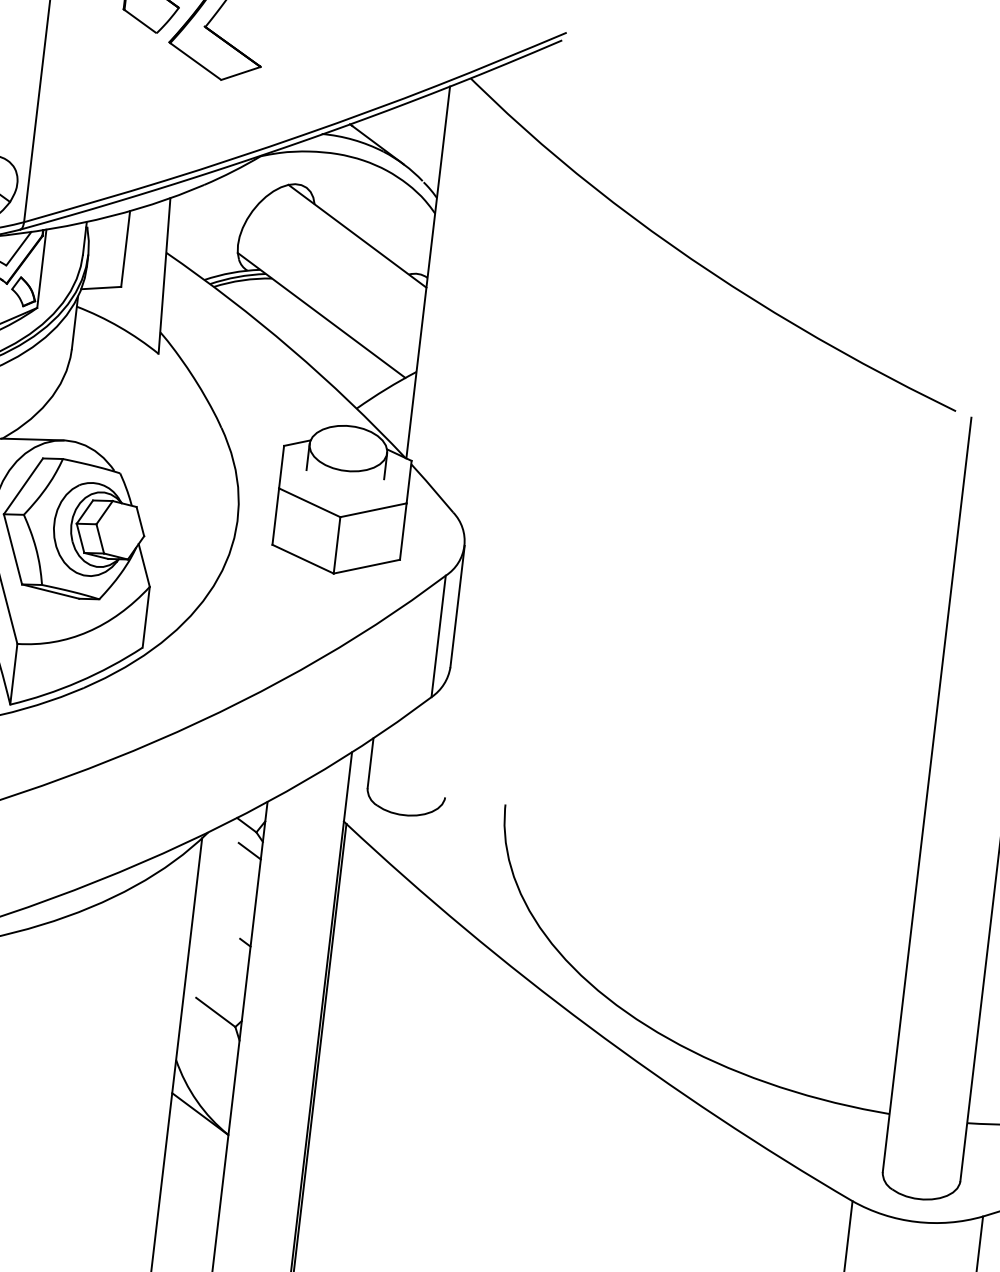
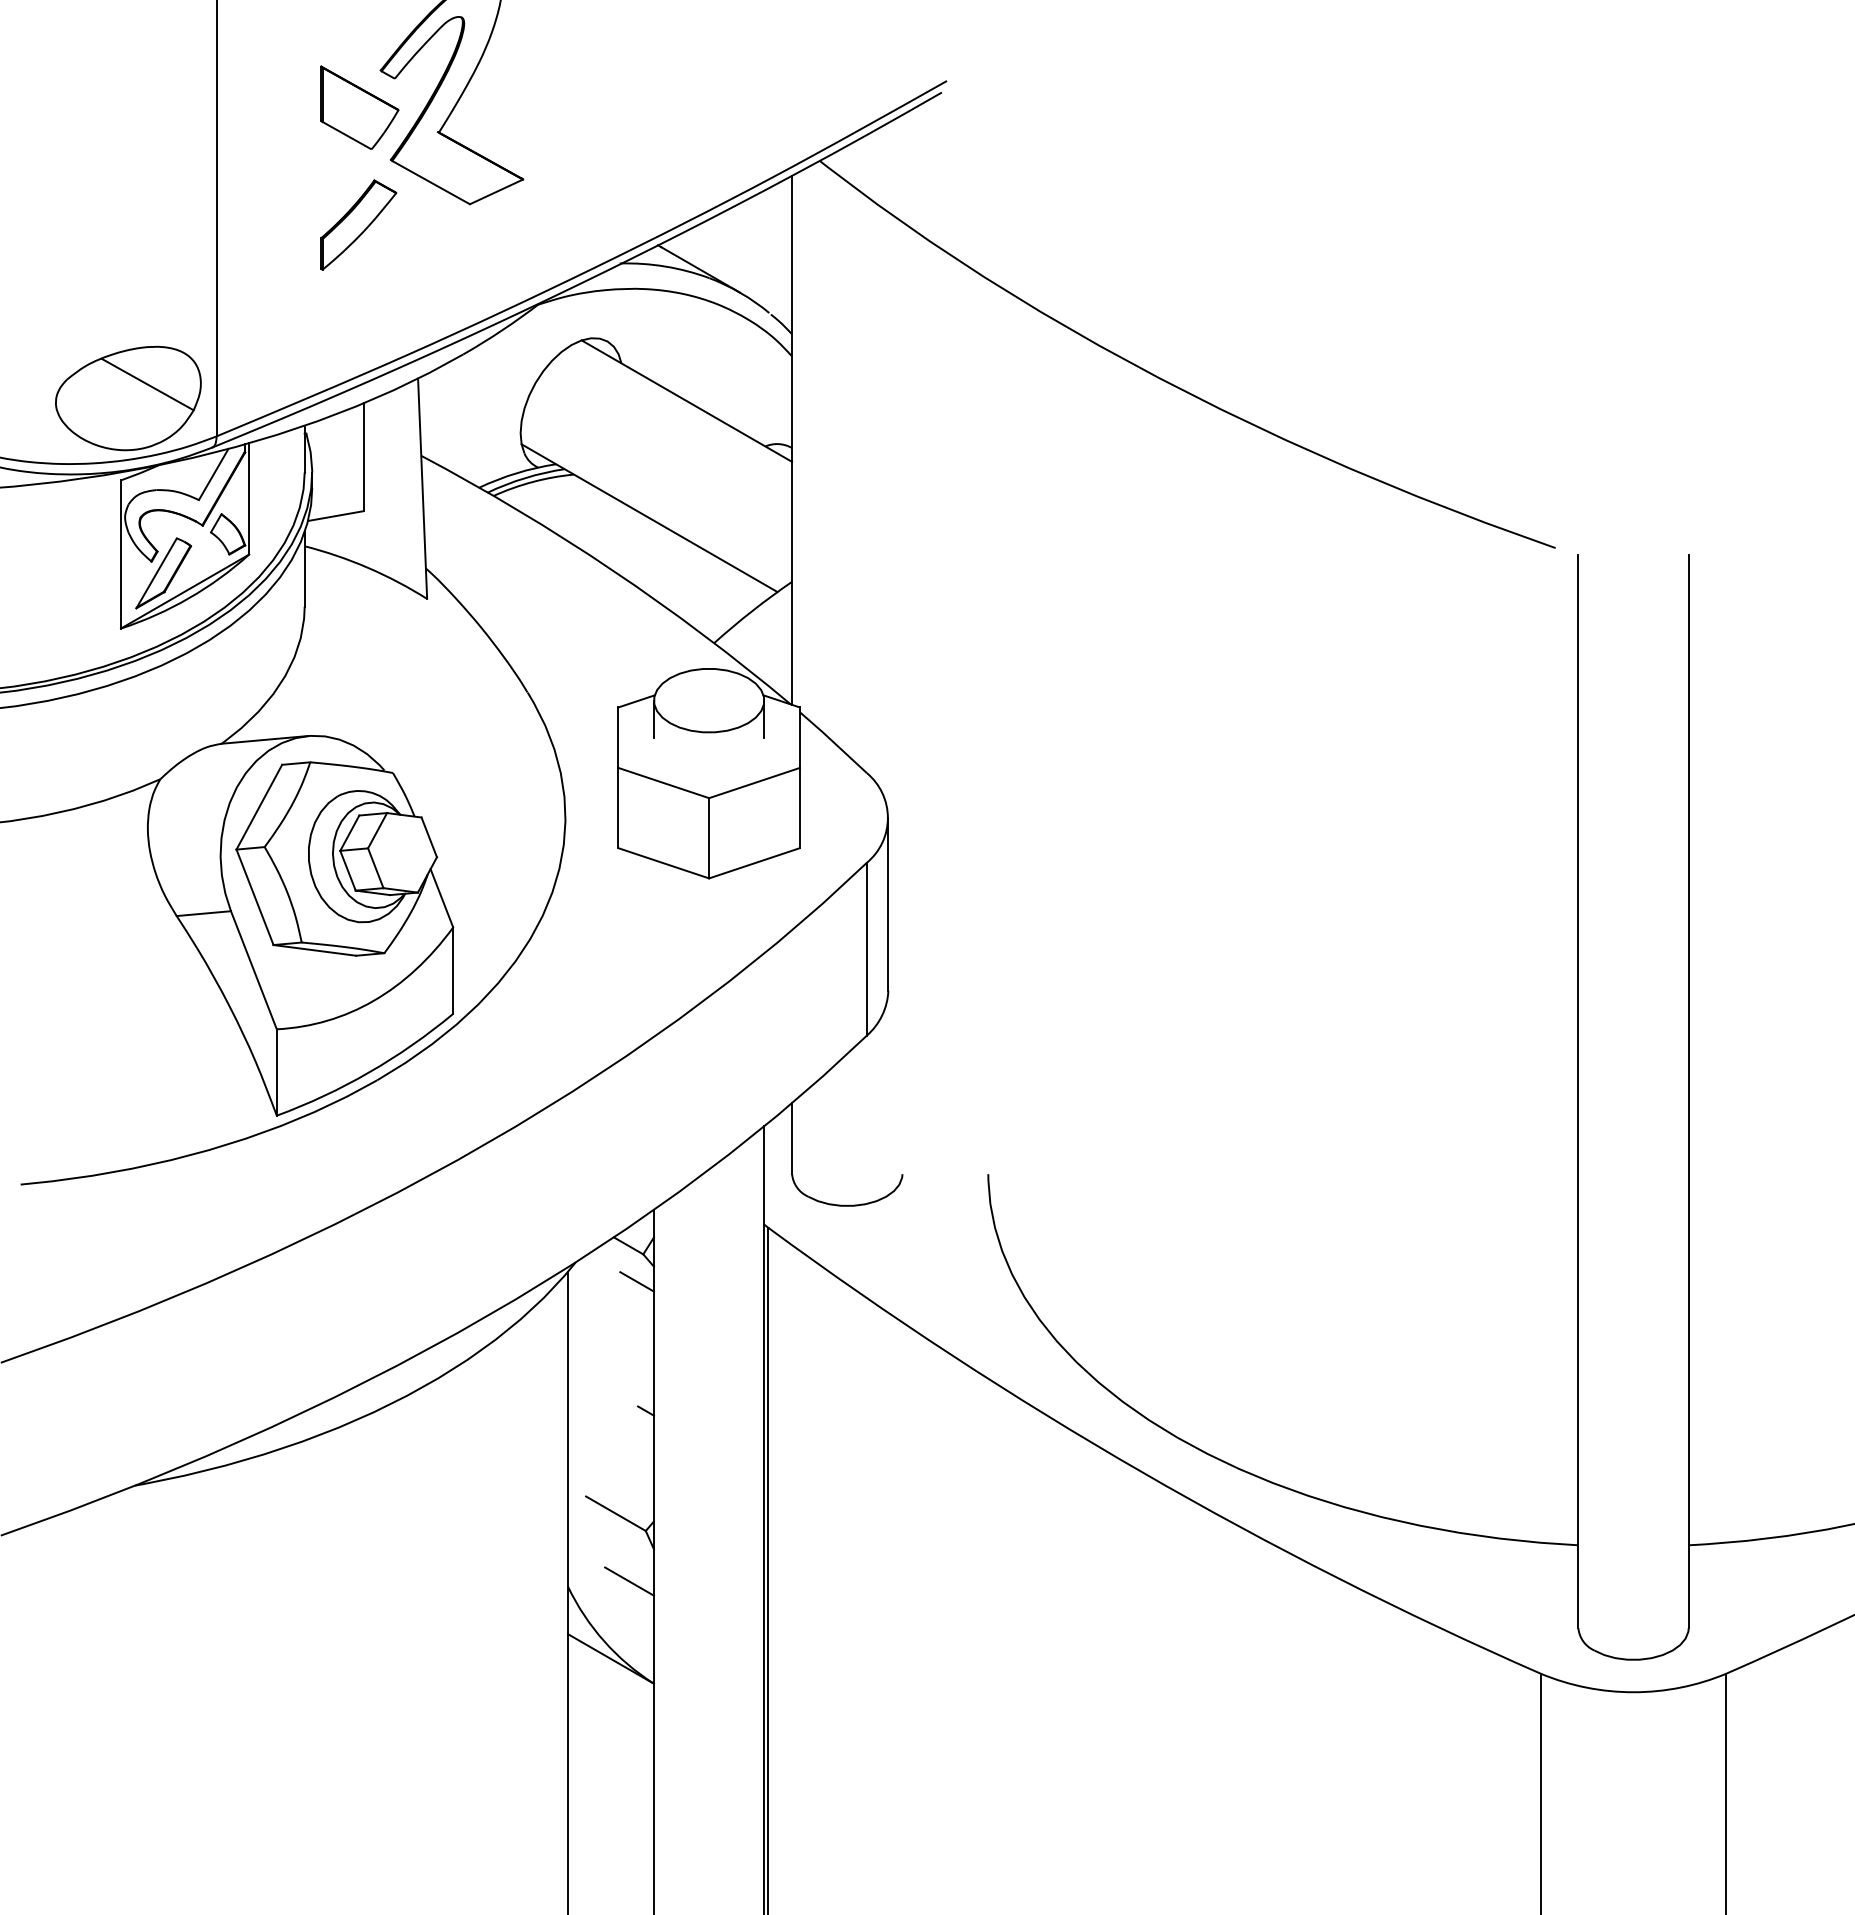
part: (141, 84) -> (358, 224), added
line: (219, 1061) -> (629, 1581), added

